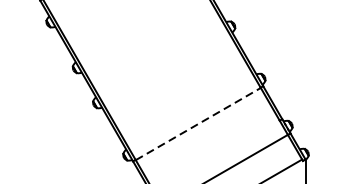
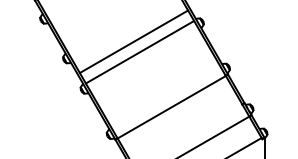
line: (154, 48) -> (133, 41), added
line: (161, 60) -> (139, 52), added
line: (199, 123) -> (172, 106), dashed -> solid

